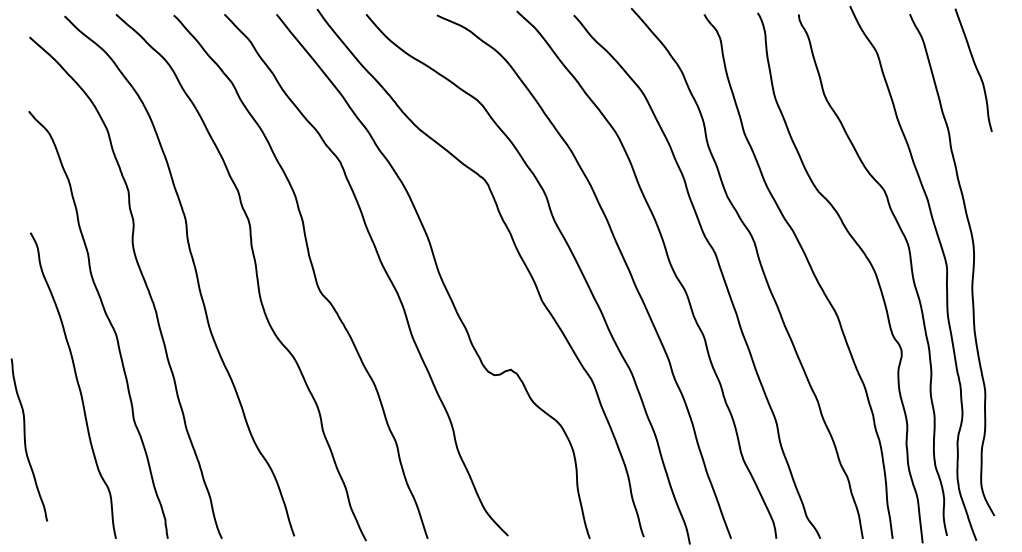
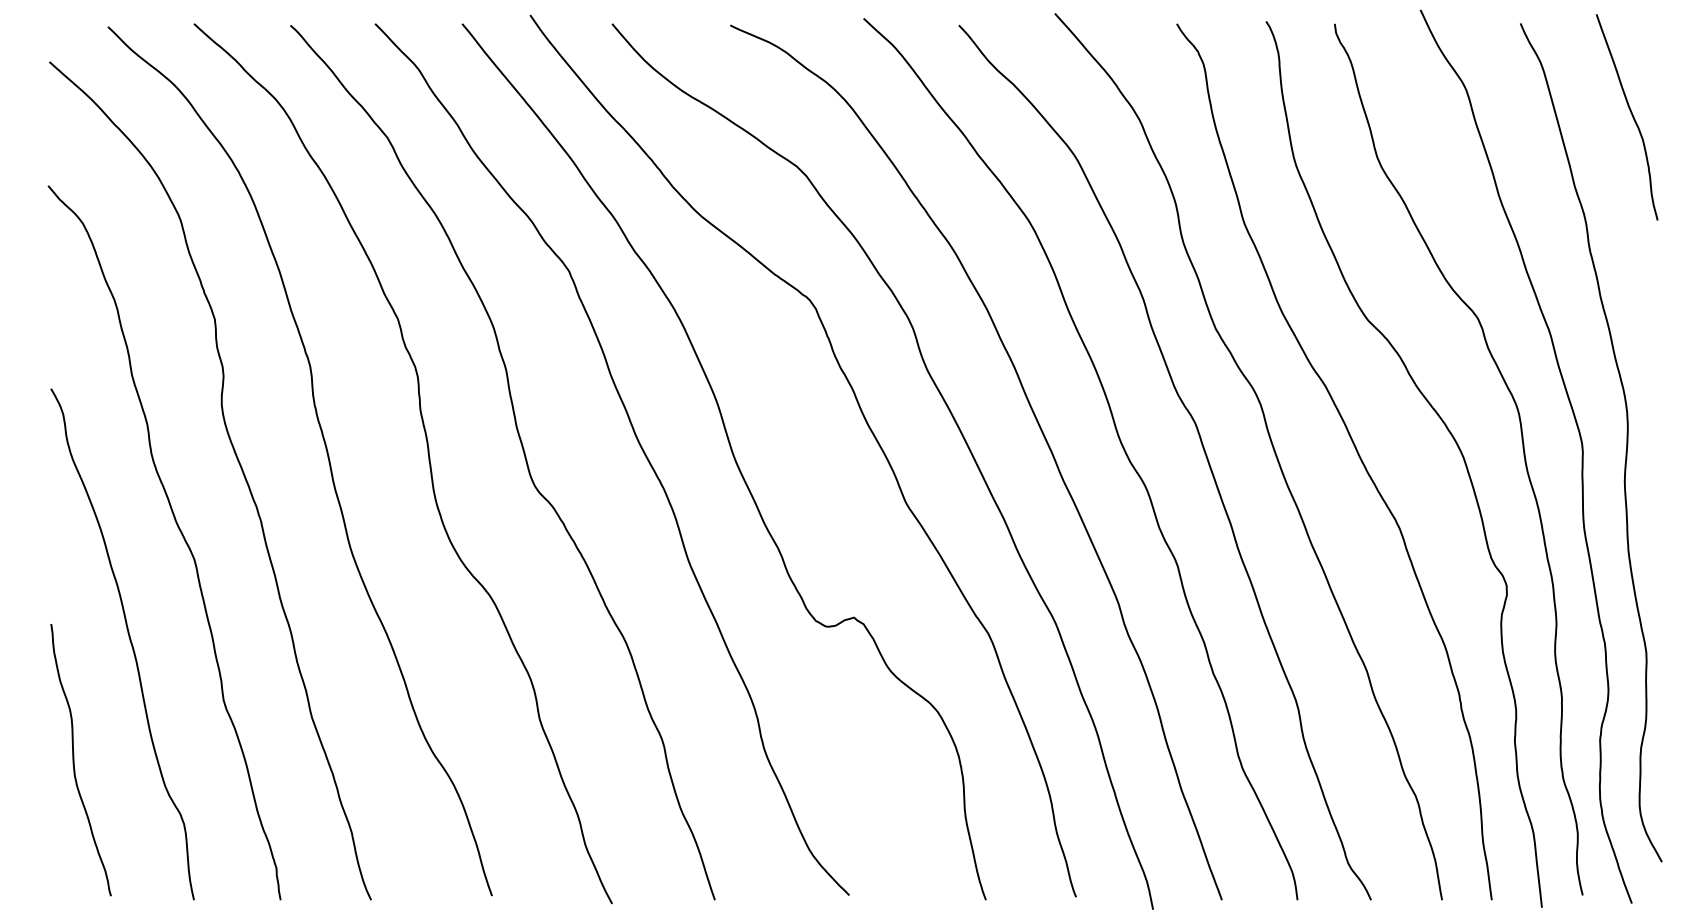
curve: (25, 439) -> (74, 759), moved

